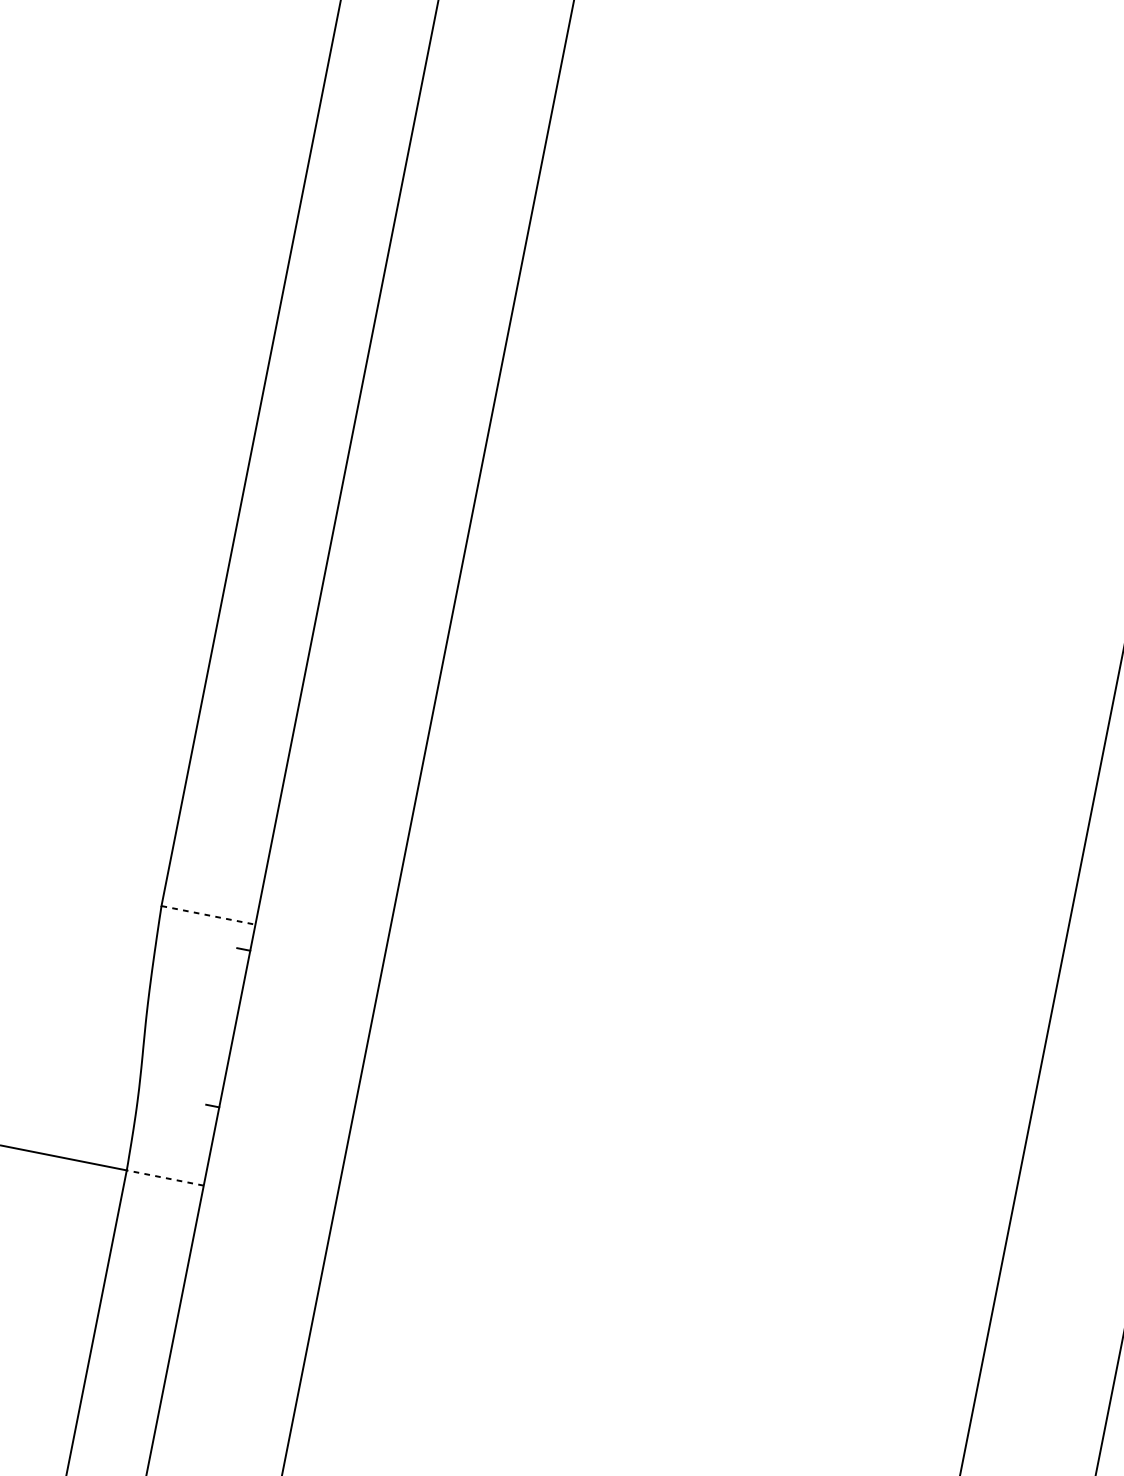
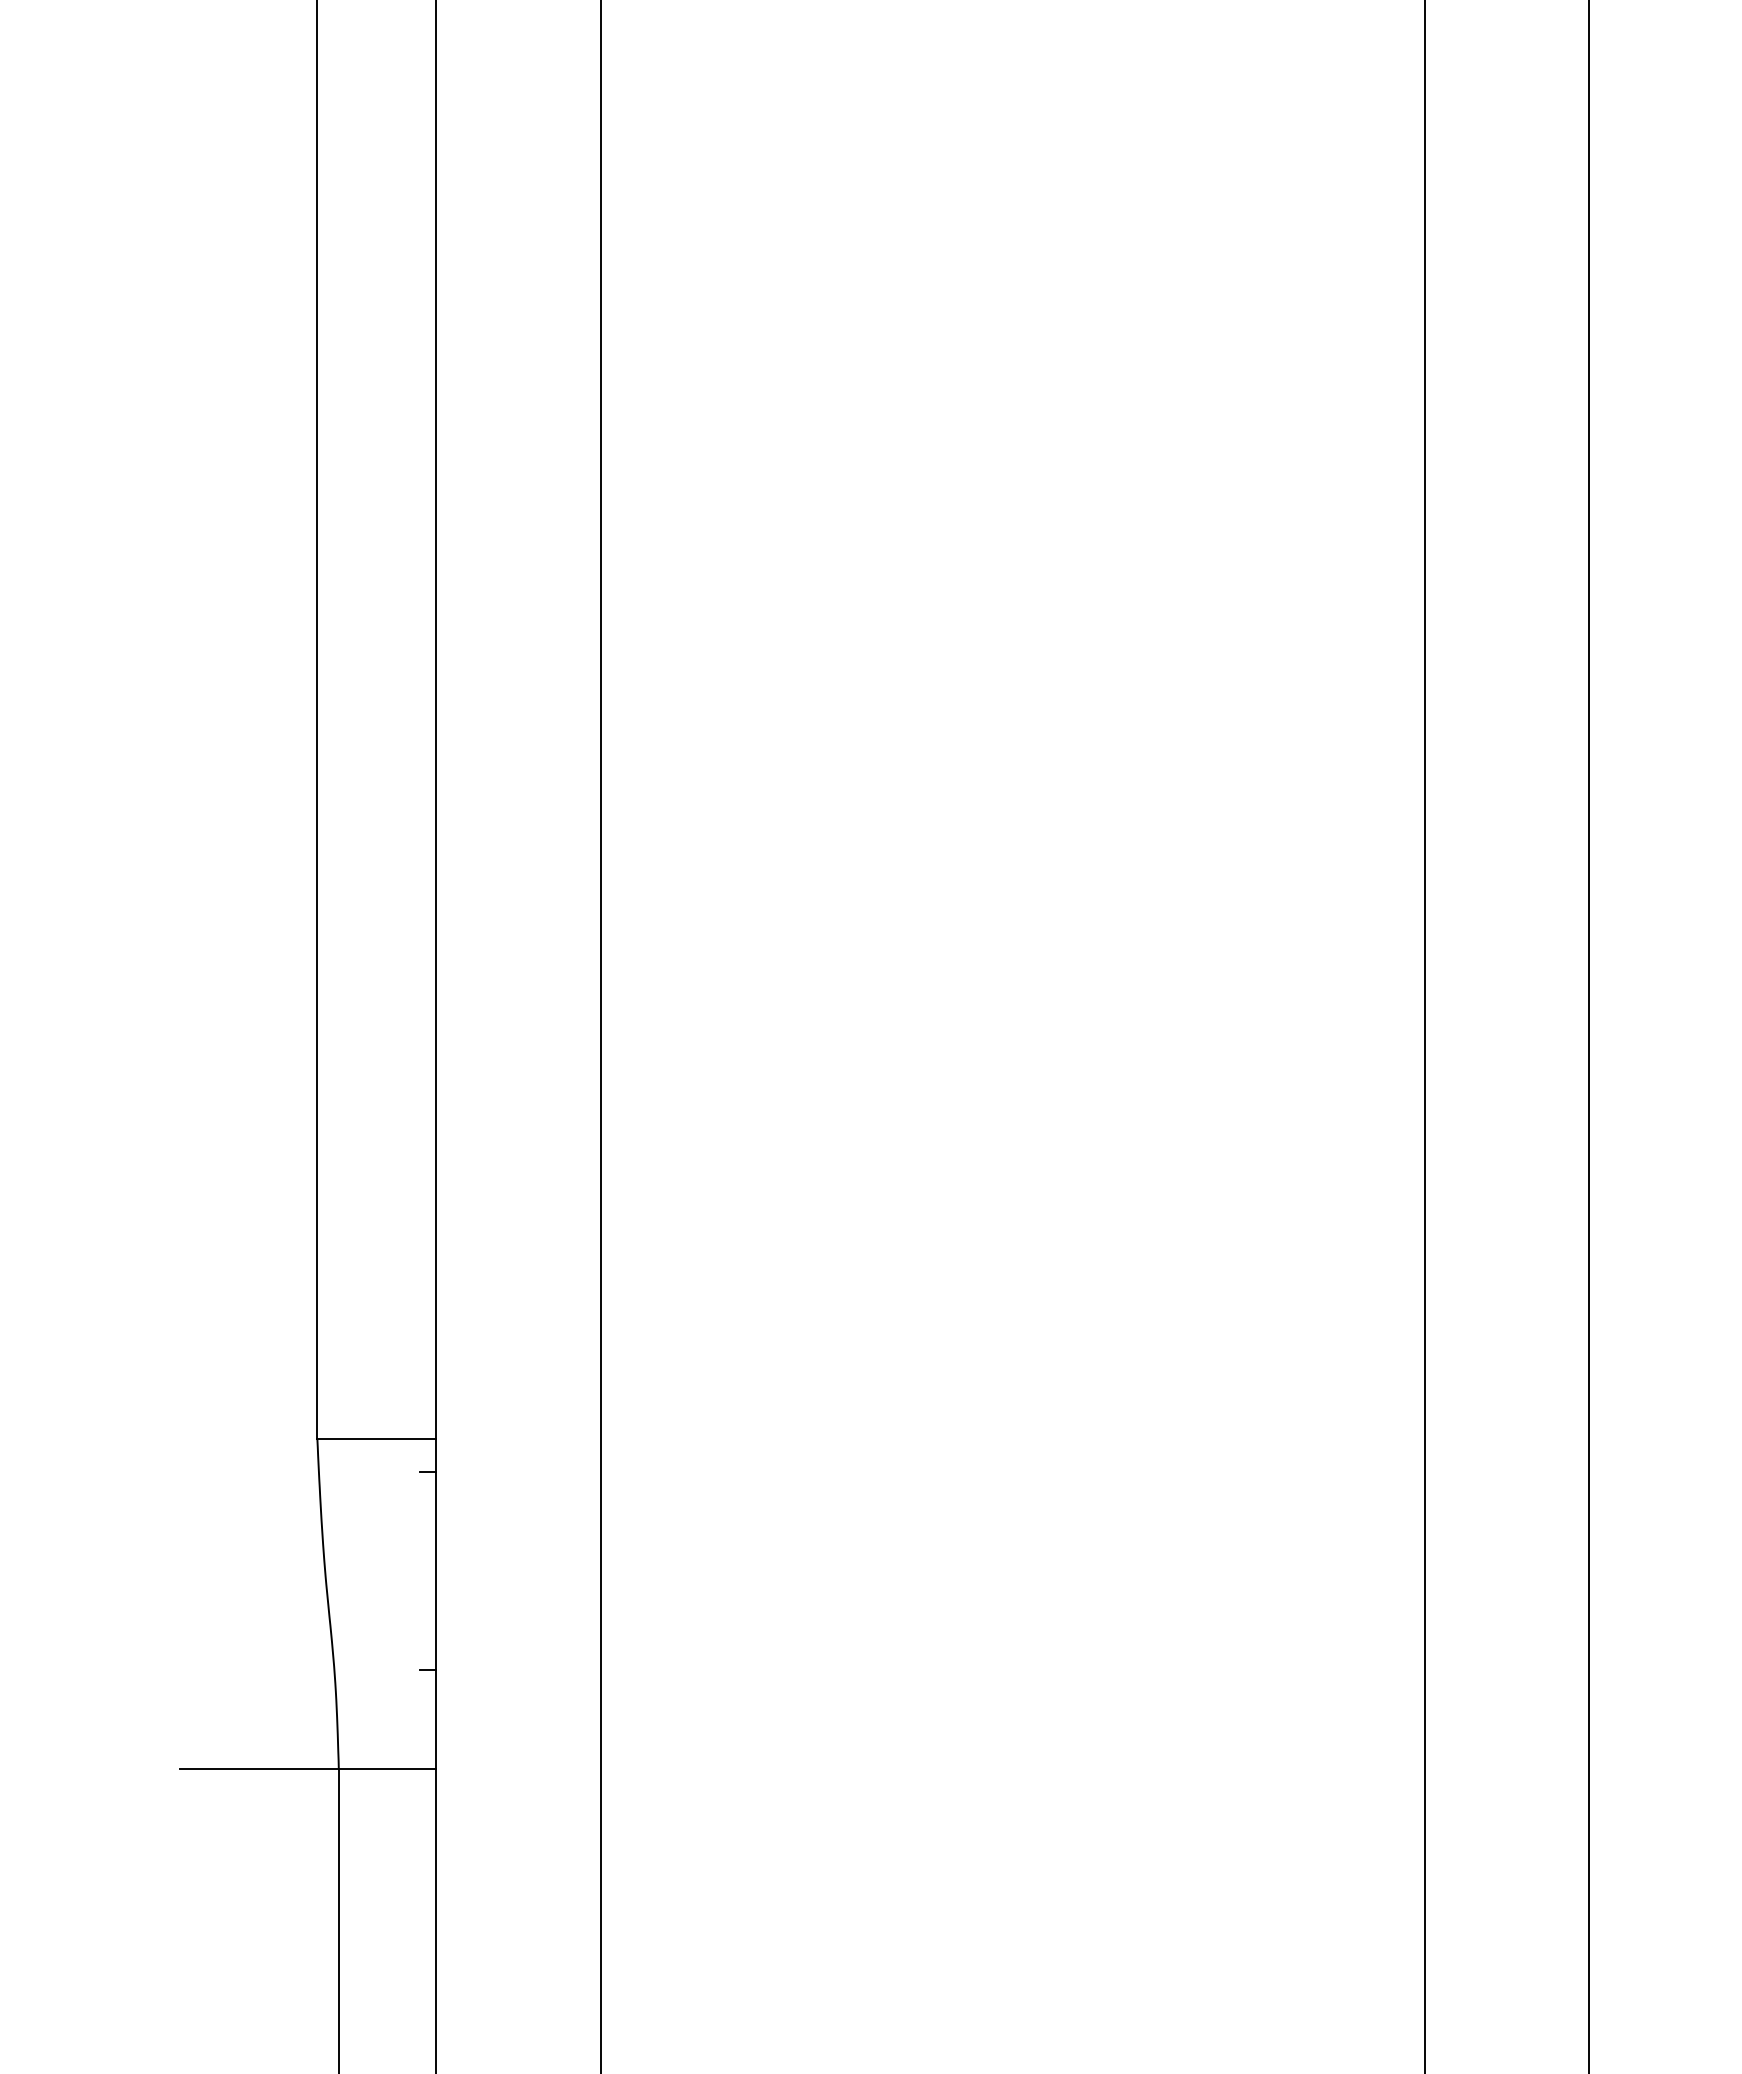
line: (209, 915) -> (377, 1439), dashed -> solid
line: (165, 1177) -> (387, 1768), dashed -> solid

